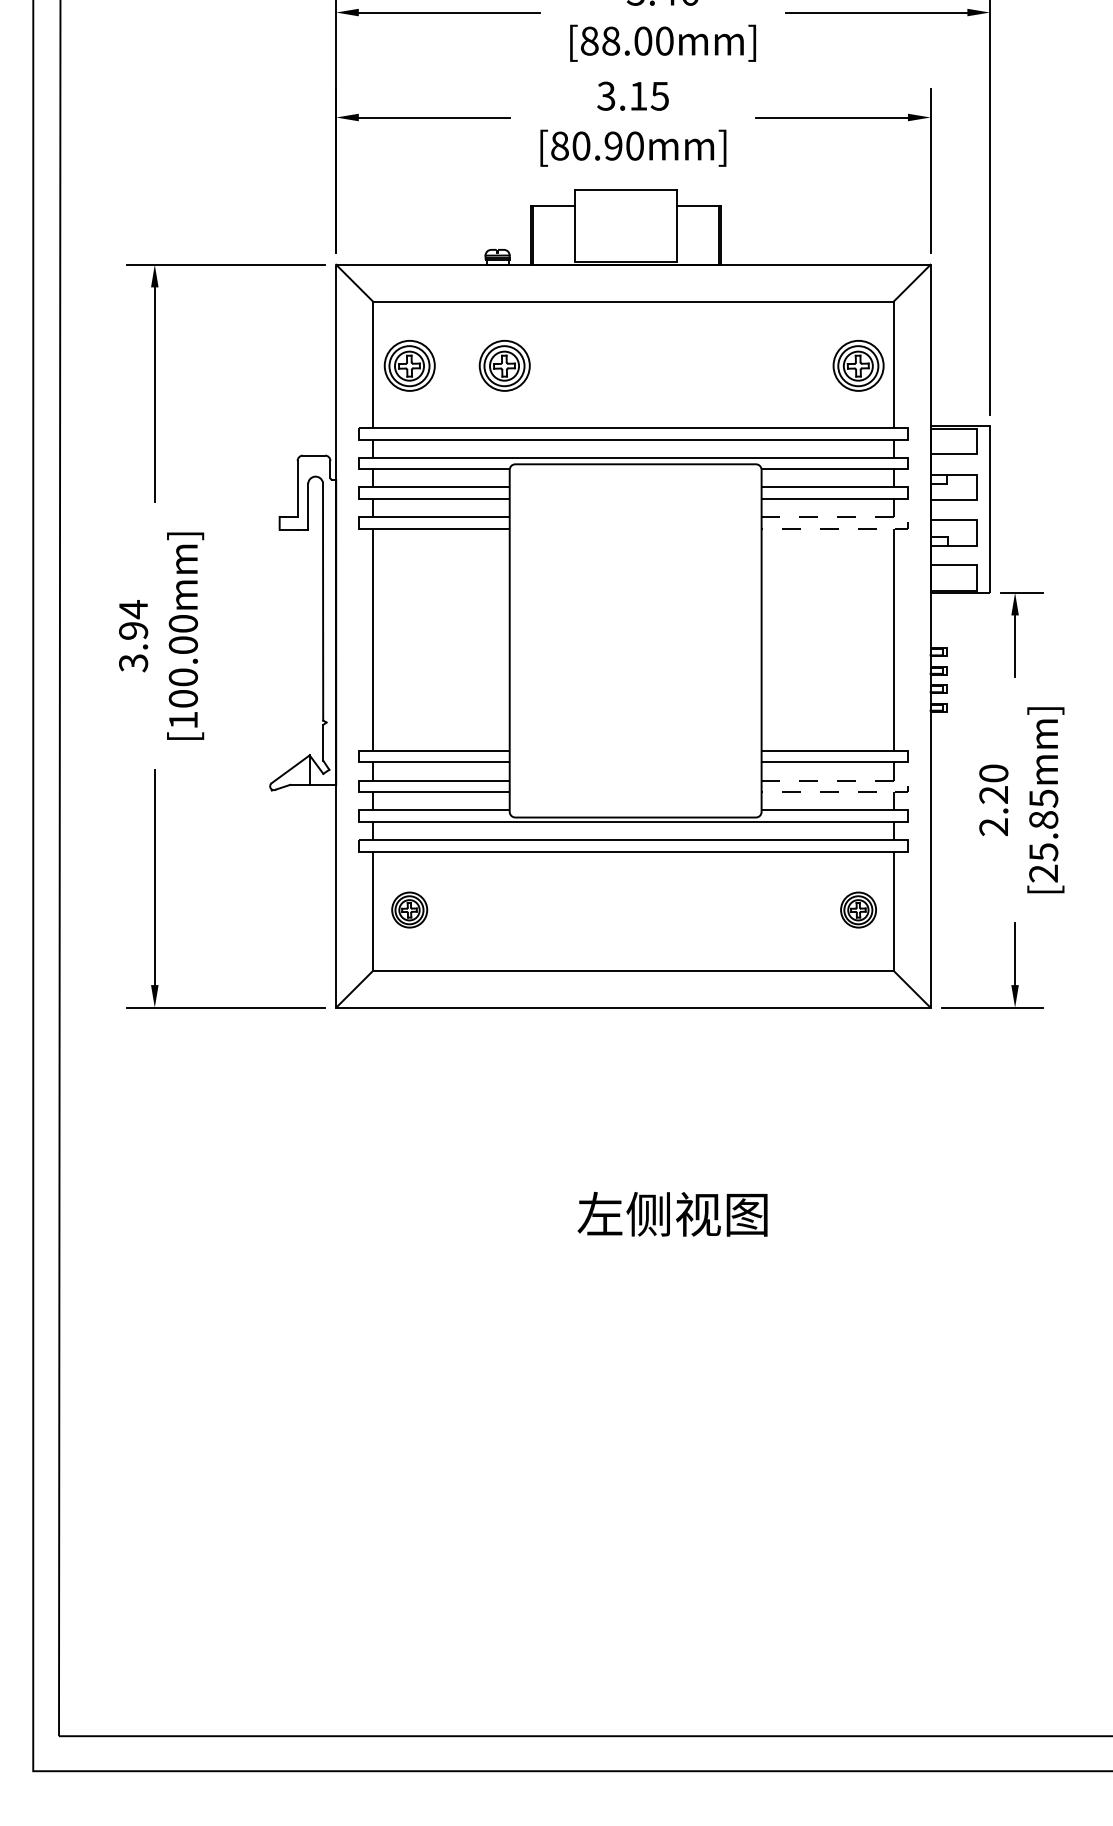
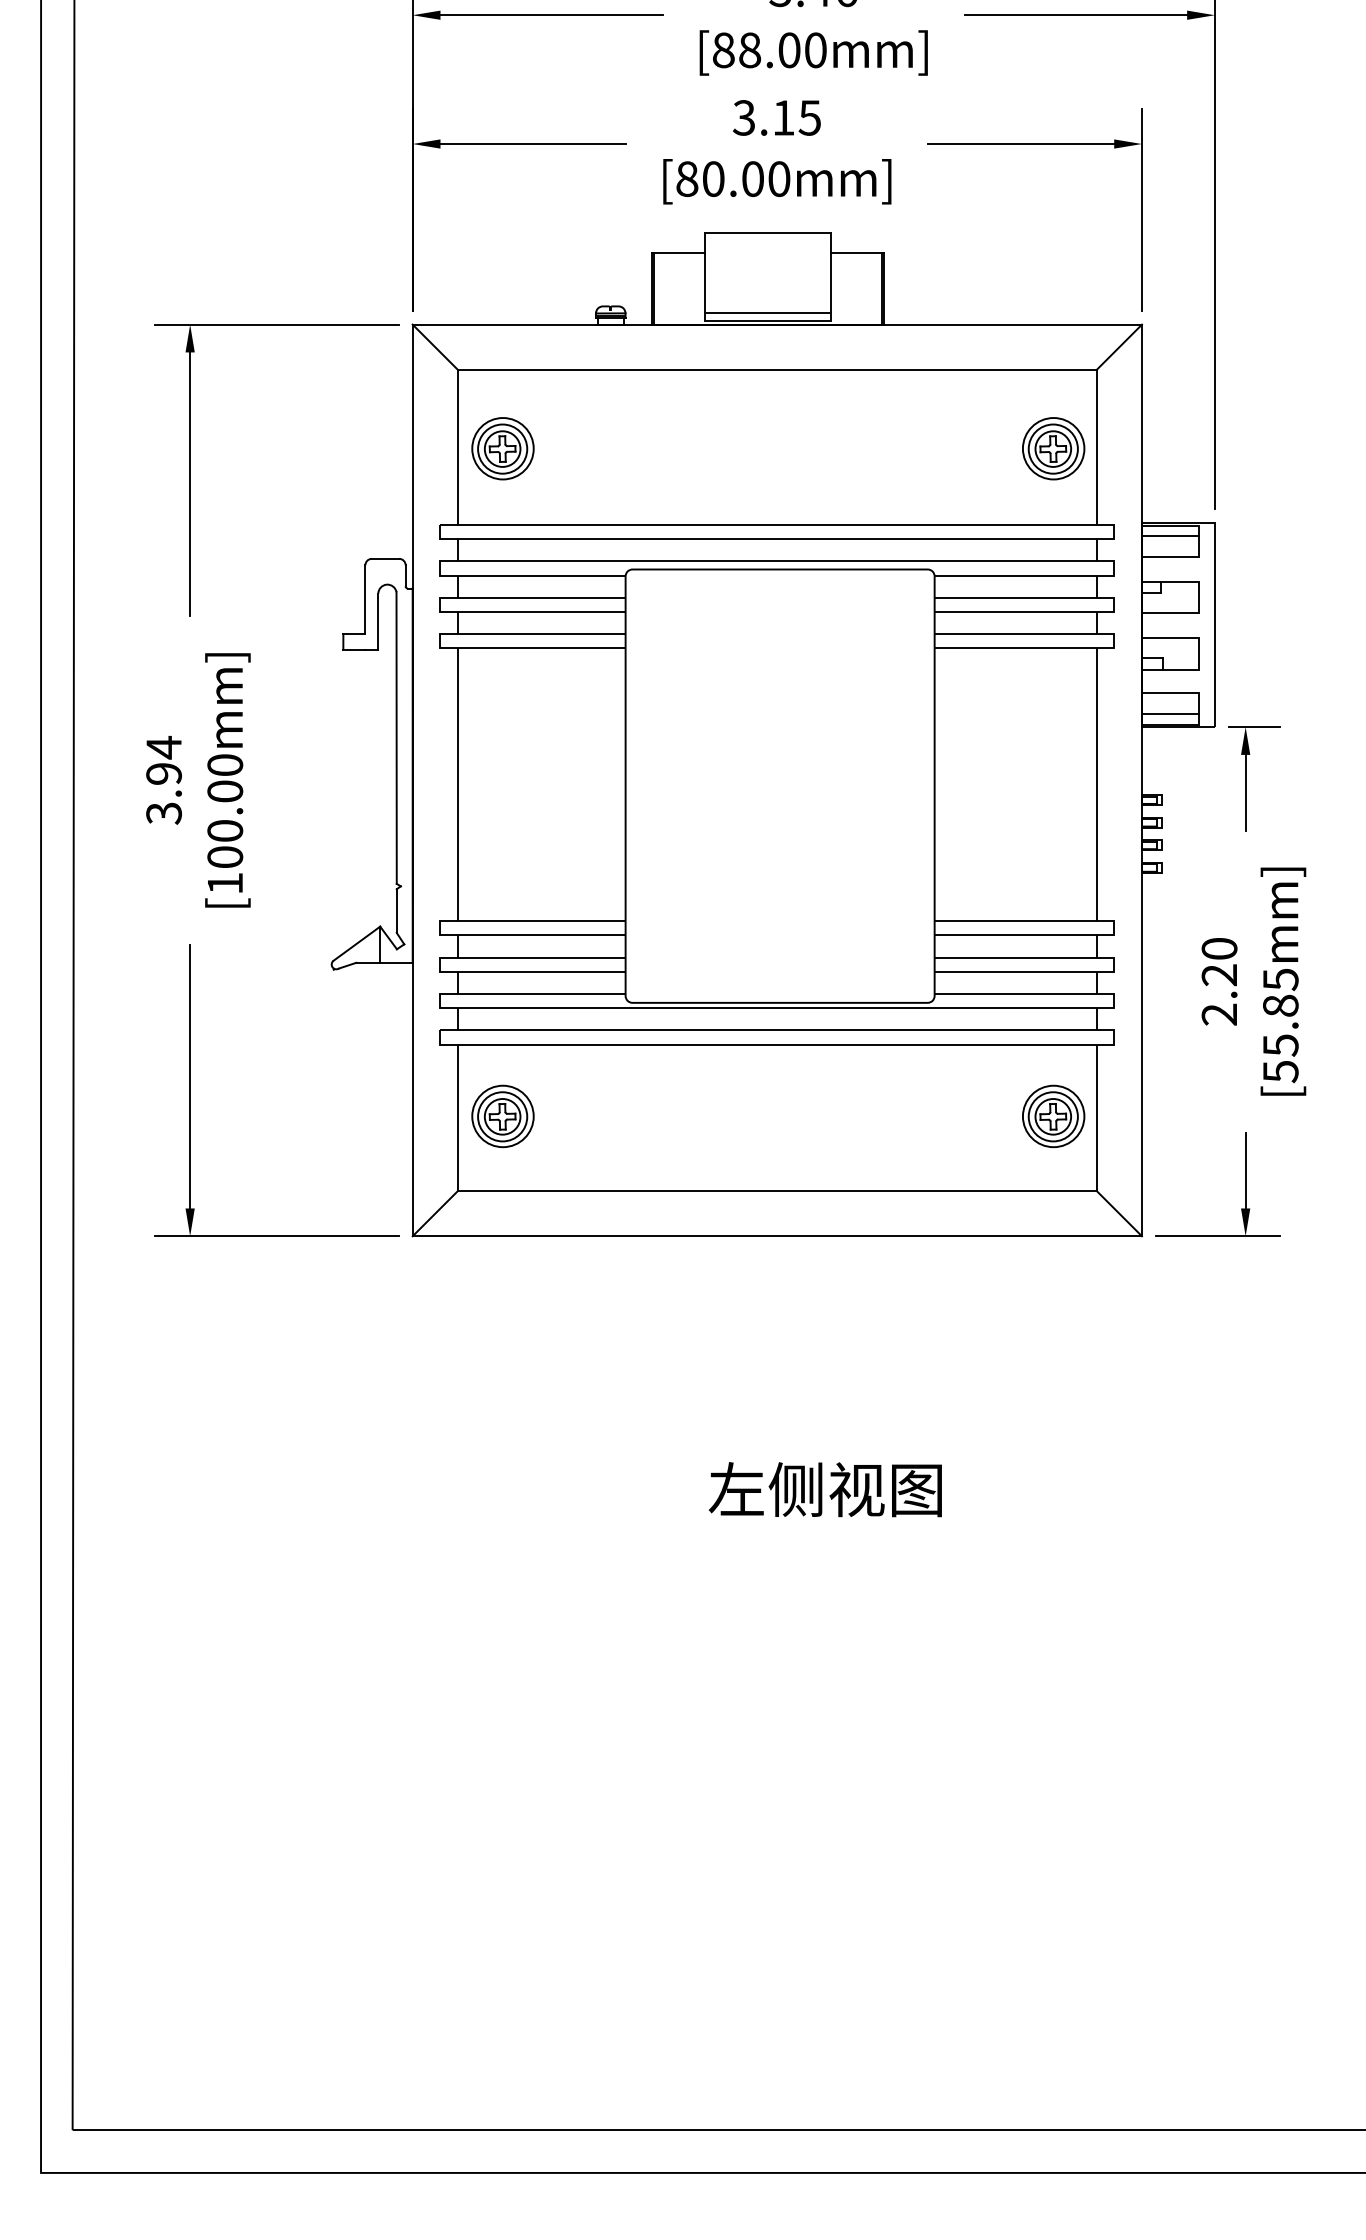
text: (613, 145) -> (752, 178), [80.90mm] -> [80.00mm]
line: (625, 255) -> (767, 313), added
part: (504, 365) -> (619, 448), removed
line: (953, 437) -> (1170, 536), added
line: (907, 522) -> (1113, 640), dashed -> solid
line: (953, 582) -> (1170, 714), added
line: (907, 786) -> (1113, 964), dashed -> solid
text: (1043, 873) -> (1280, 1071), [25.85mm] -> [55.85mm]
part: (409, 909) -> (502, 1115), size x1.43
part: (858, 909) -> (1053, 1115), size x1.43

